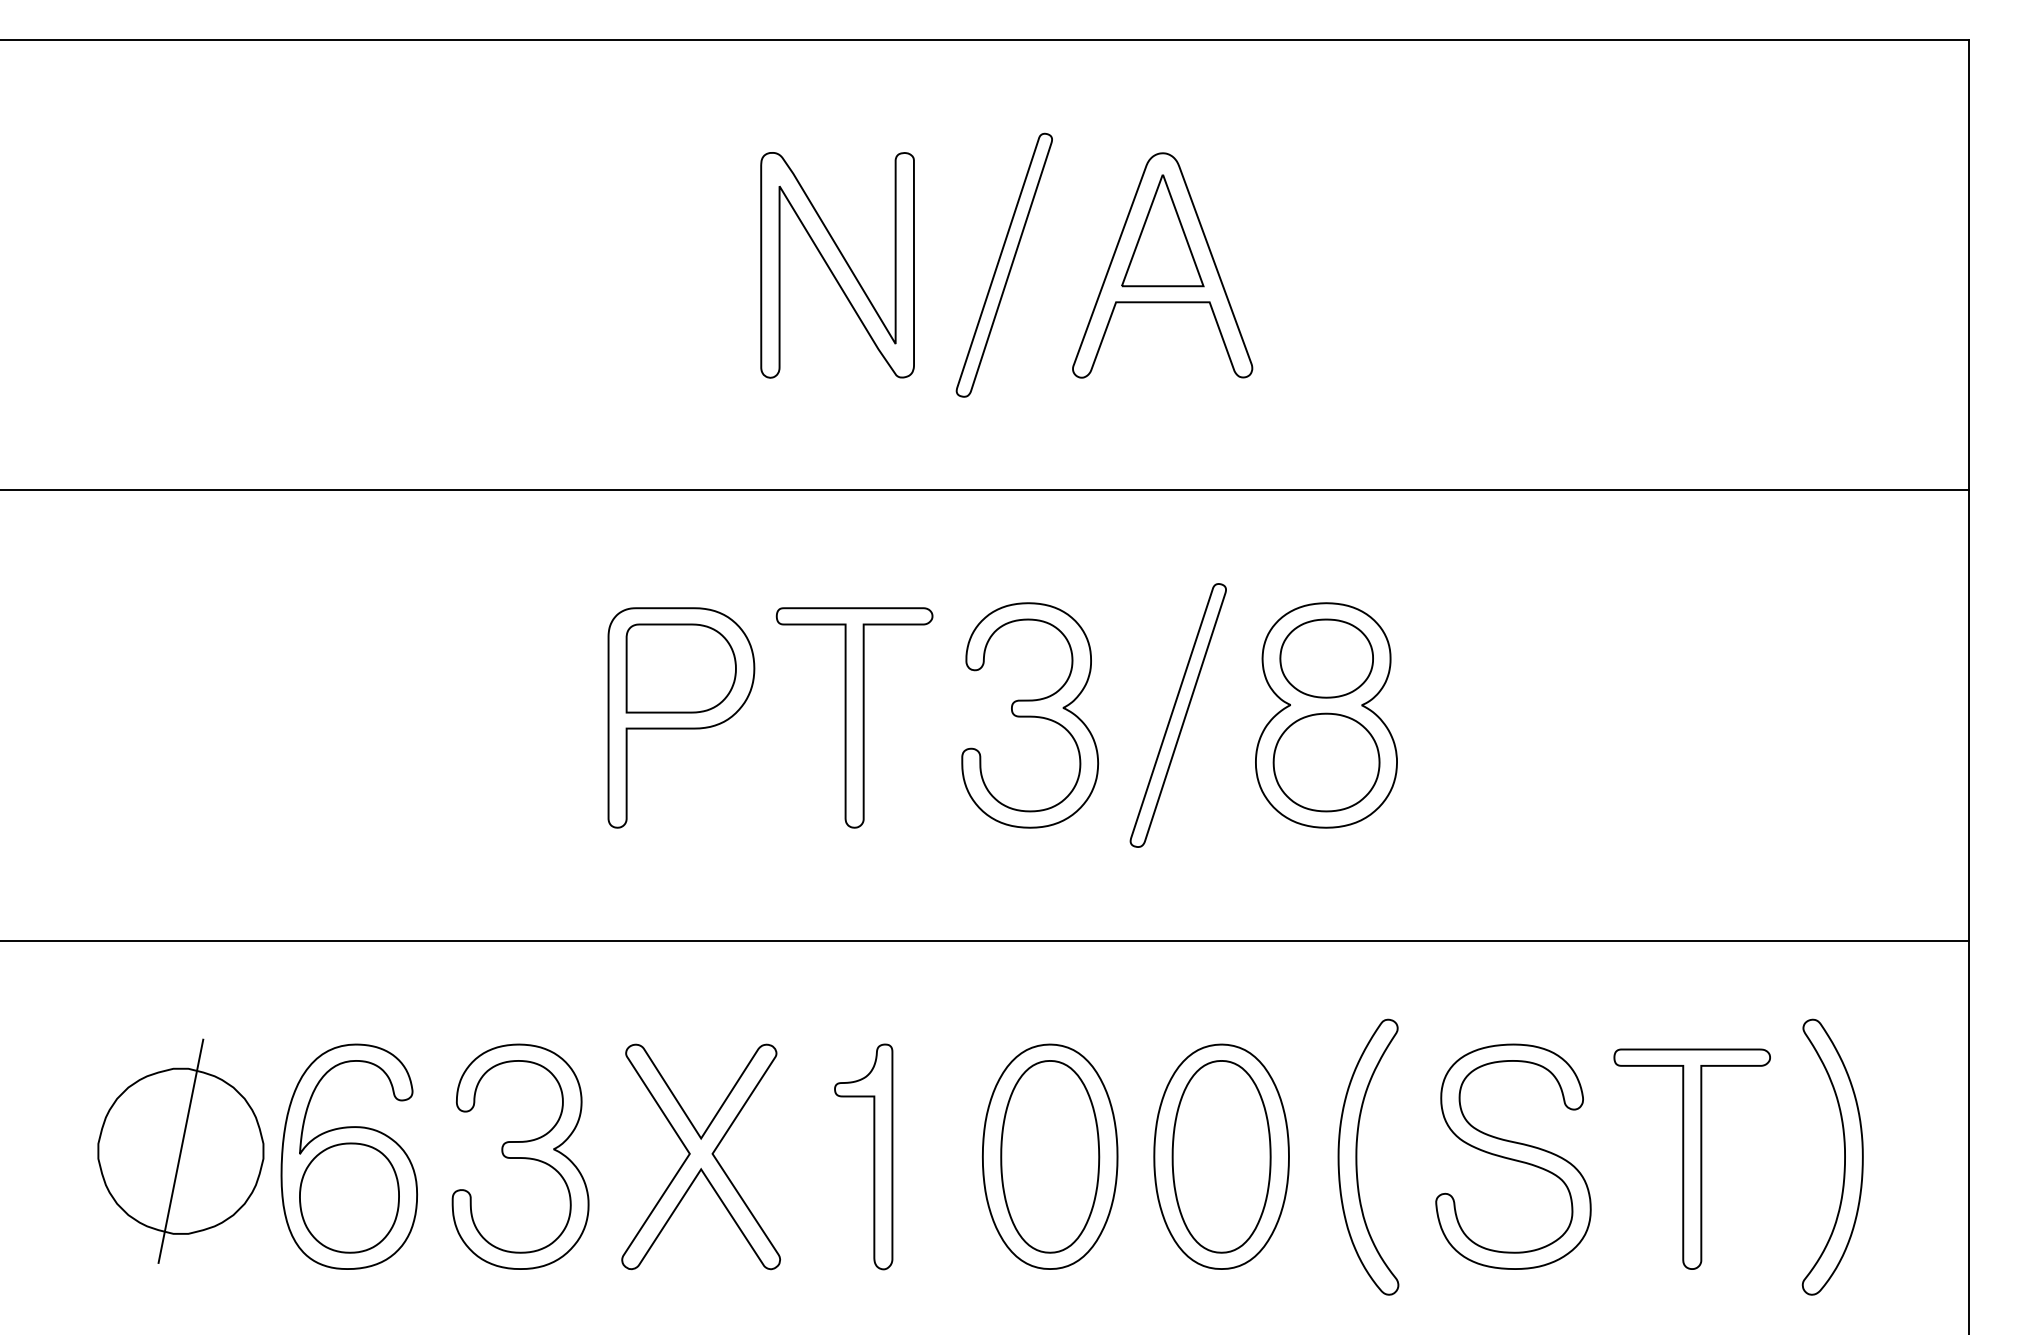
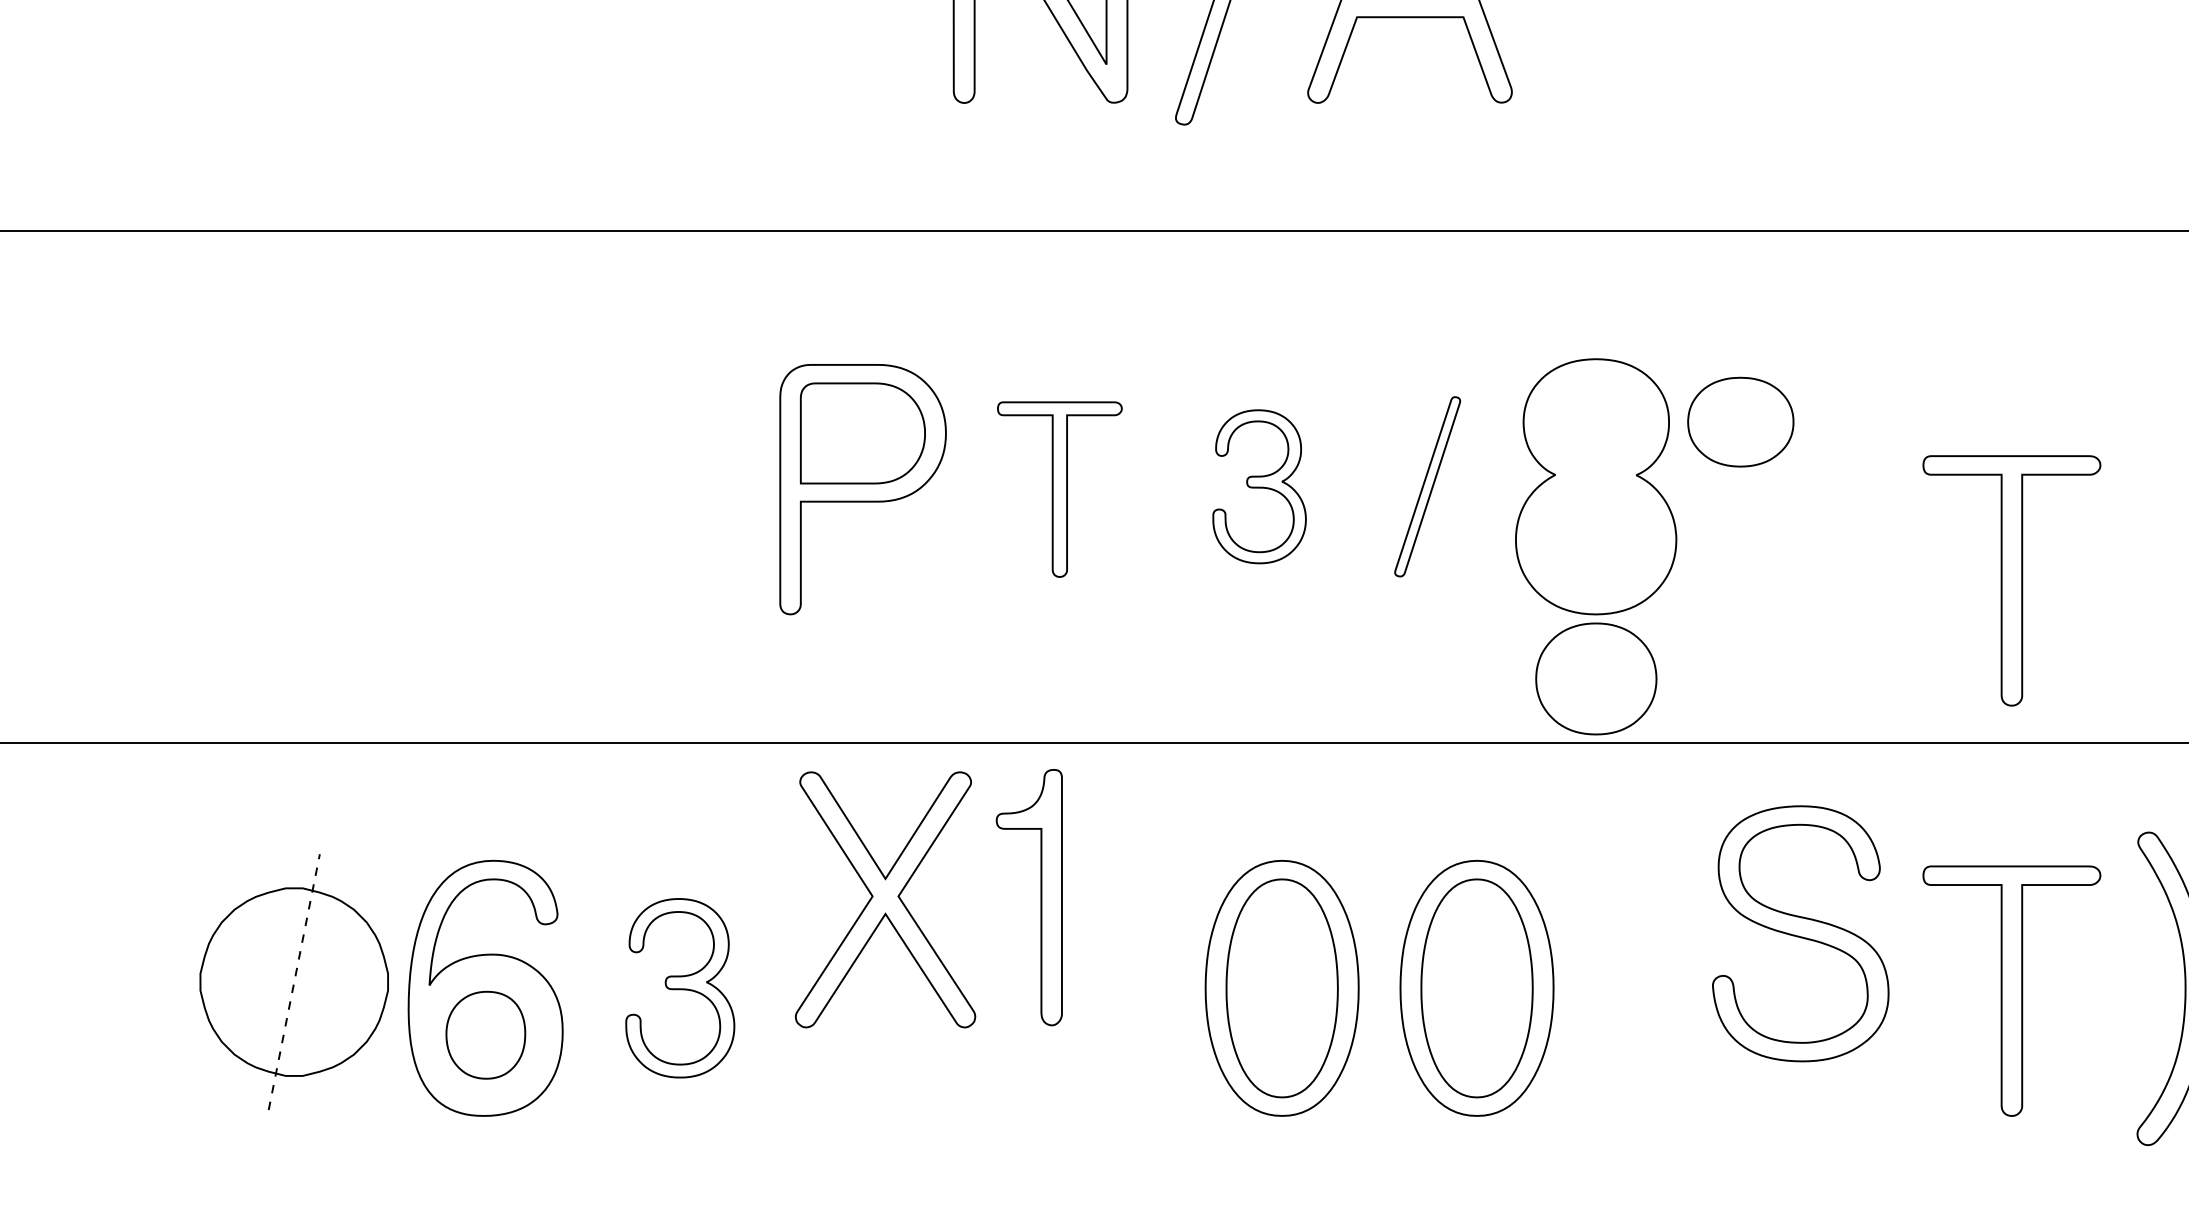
part: (1326, 658) -> (1740, 422), moved
part: (1030, 715) -> (1259, 486), size x0.6
part: (1177, 715) -> (1426, 486), size x0.6
part: (854, 717) -> (1059, 489), size x0.7
part: (1326, 762) -> (1596, 678), moved
part: (1691, 797) -> (2011, 580), added
line: (180, 1151) -> (293, 982), solid -> dashed
part: (520, 1156) -> (680, 988), size x0.7
part: (700, 1156) -> (884, 899), moved
part: (873, 1156) -> (1040, 897), moved
part: (1357, 1156) -> (1631, 988), removed
part: (1513, 1156) -> (1800, 933), moved
part: (349, 1197) -> (485, 1034), size x0.7

